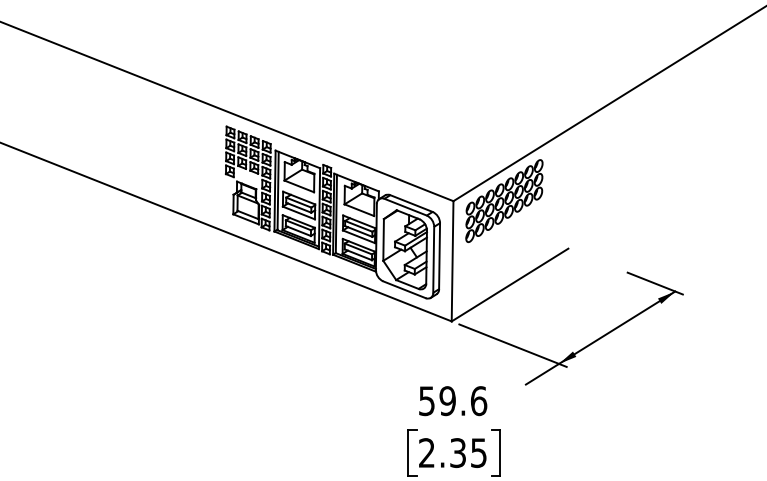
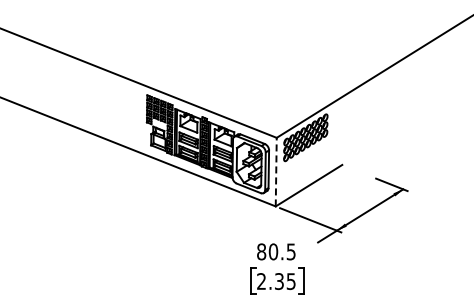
line: (453, 260) -> (276, 171), solid -> dashed
text: (453, 400) -> (276, 251), 59.6 -> 80.5

